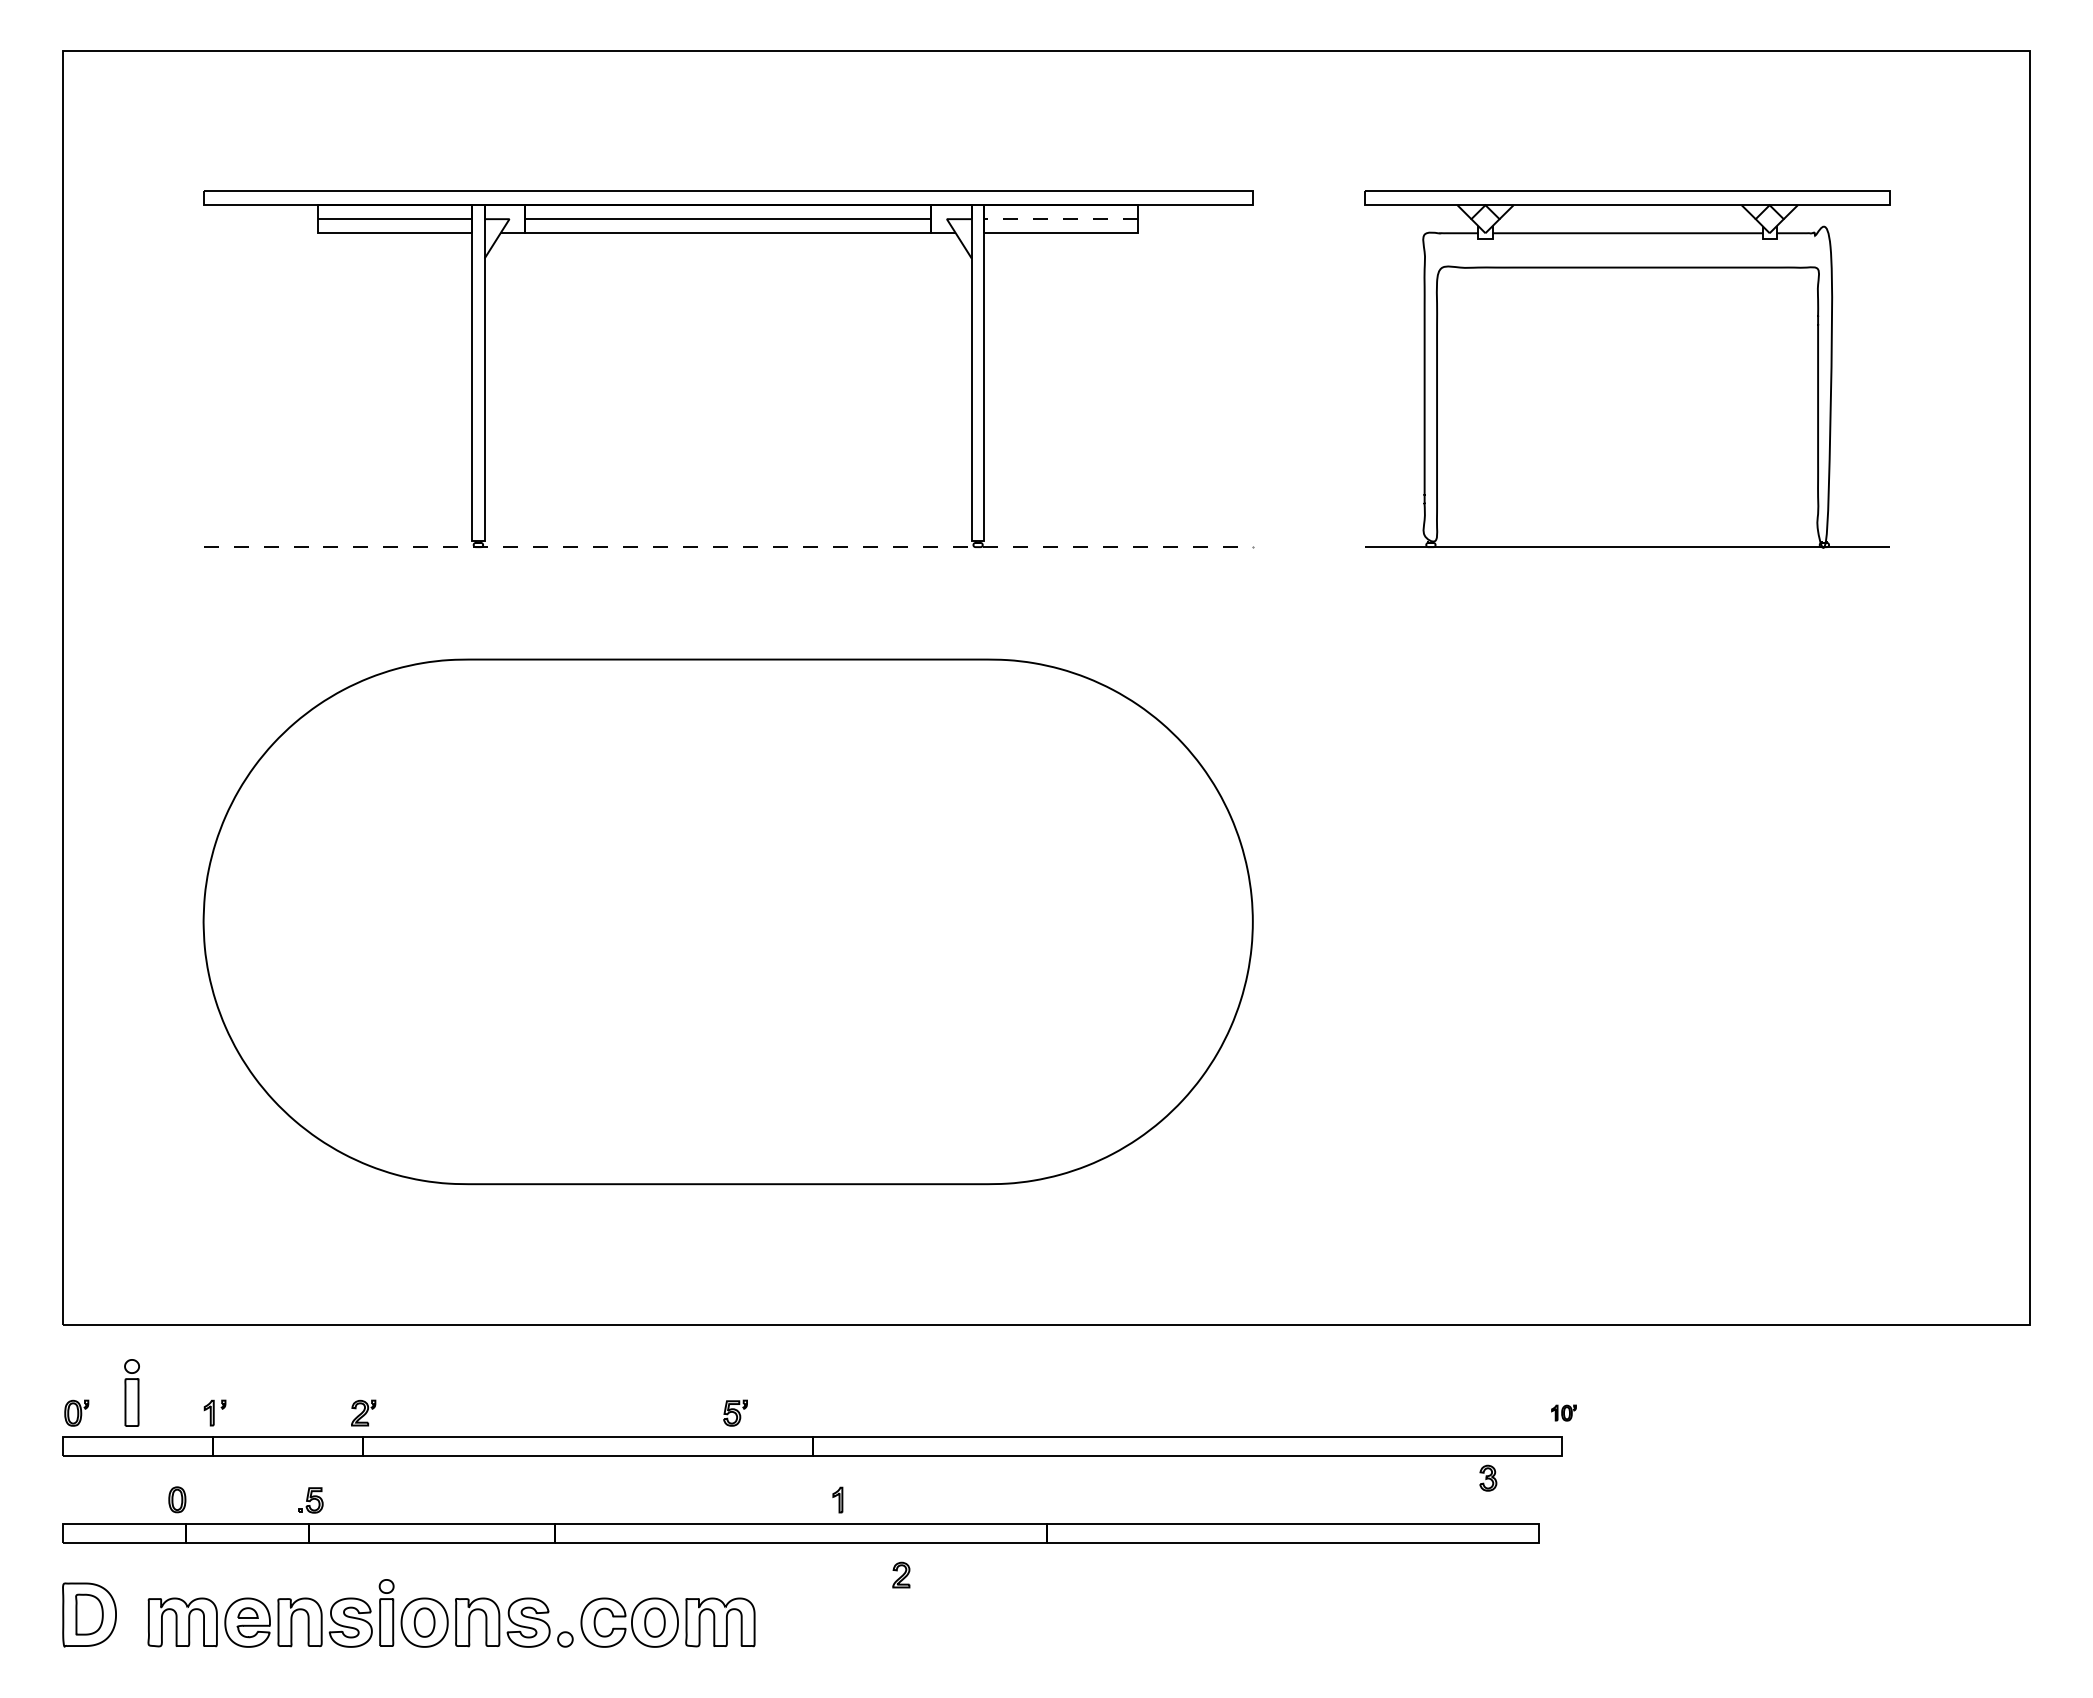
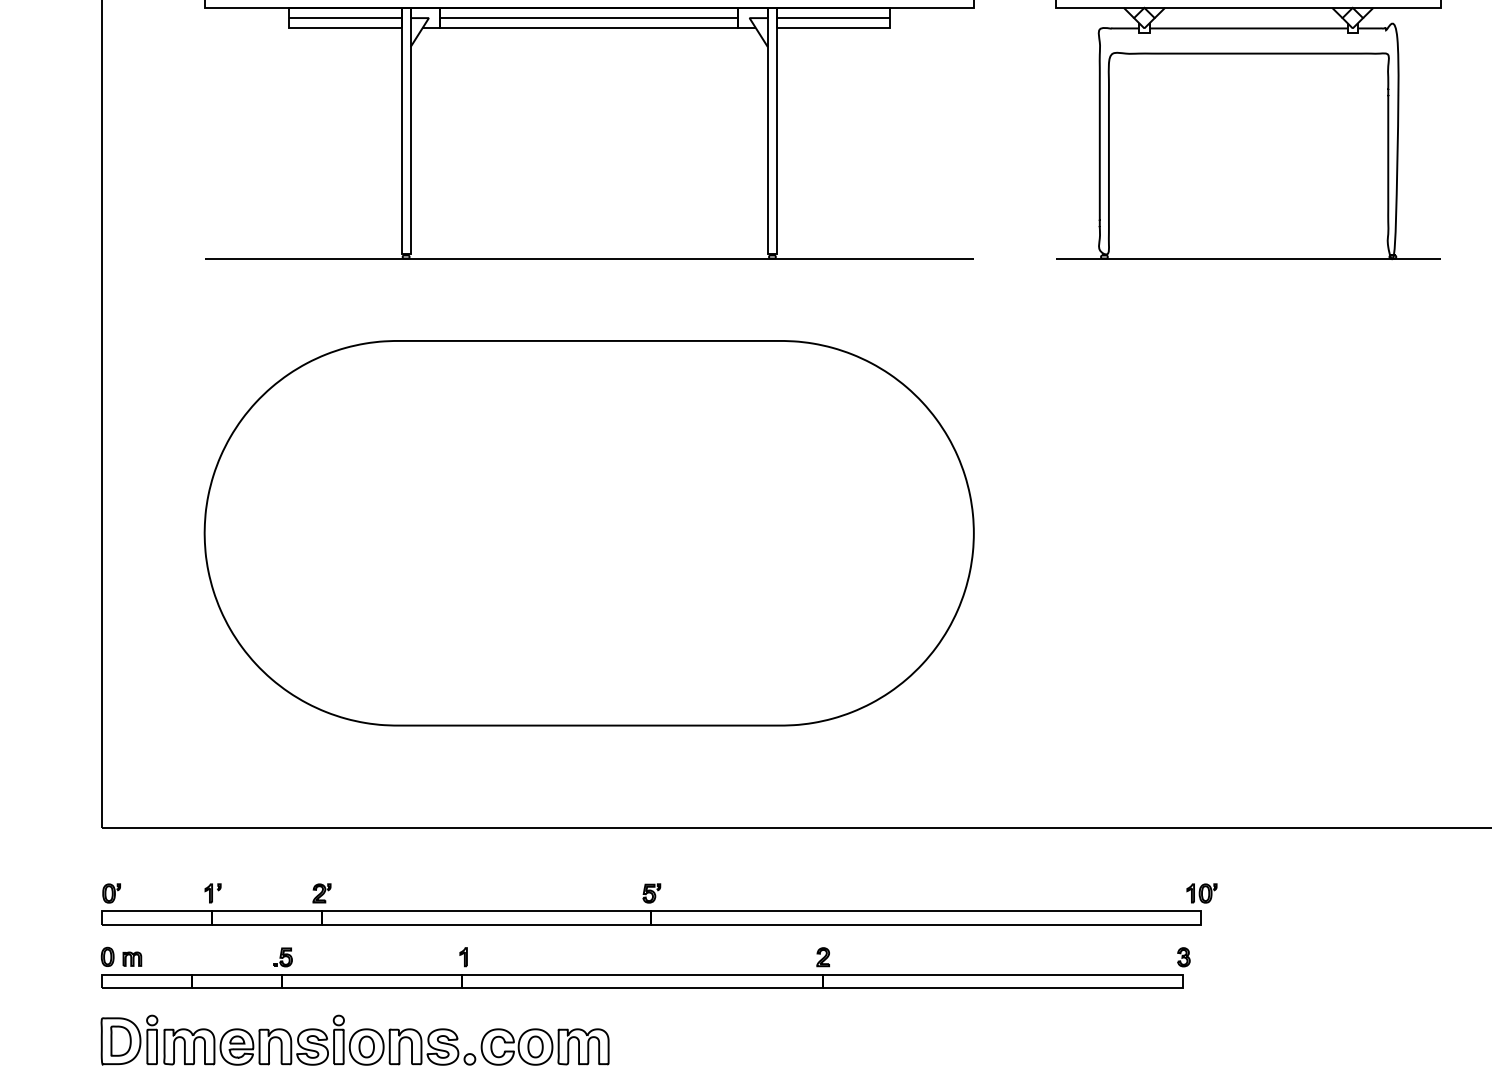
line: (1061, 219) -> (833, 18), dashed -> solid
line: (728, 547) -> (589, 258), dashed -> solid
part: (131, 1392) -> (151, 1039), moved
part: (735, 1412) -> (651, 892), moved
part: (1563, 1412) -> (1201, 892), size x1.67
part: (1488, 1477) -> (1184, 956), moved
part: (177, 1499) -> (107, 956), moved
part: (837, 1499) -> (463, 956), moved
part: (104, 1502) -> (132, 958), added
part: (901, 1574) -> (823, 956), moved

